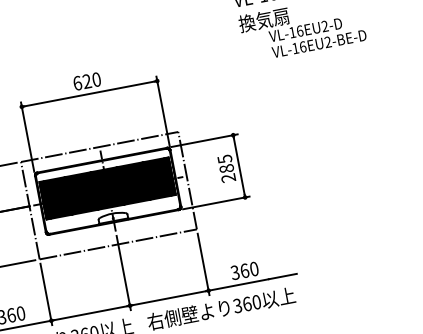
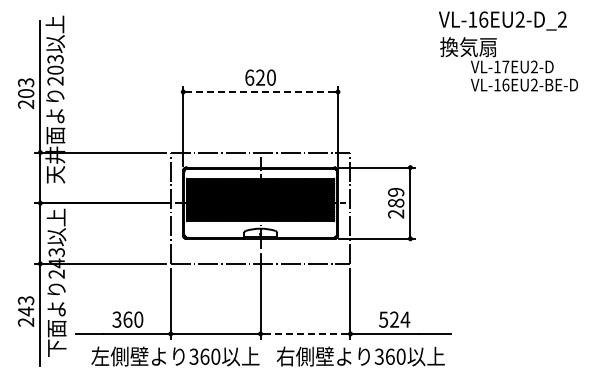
text: (299, 30) -> (505, 66), VL-16EU2-D -> VL-17EU2-D
line: (89, 93) -> (260, 91), solid -> dashed
text: (225, 159) -> (396, 192), 285 -> 289
text: (244, 270) -> (394, 319), 360 -> 524
line: (169, 297) -> (305, 333), solid -> dashed

